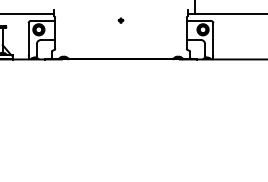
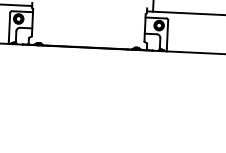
part: (120, 20) -> (88, 14), removed

